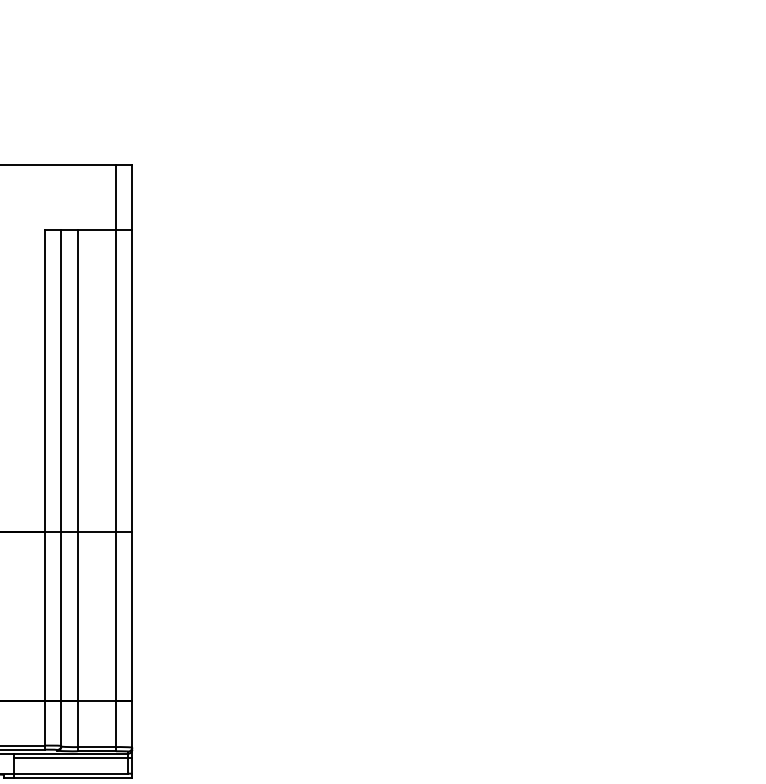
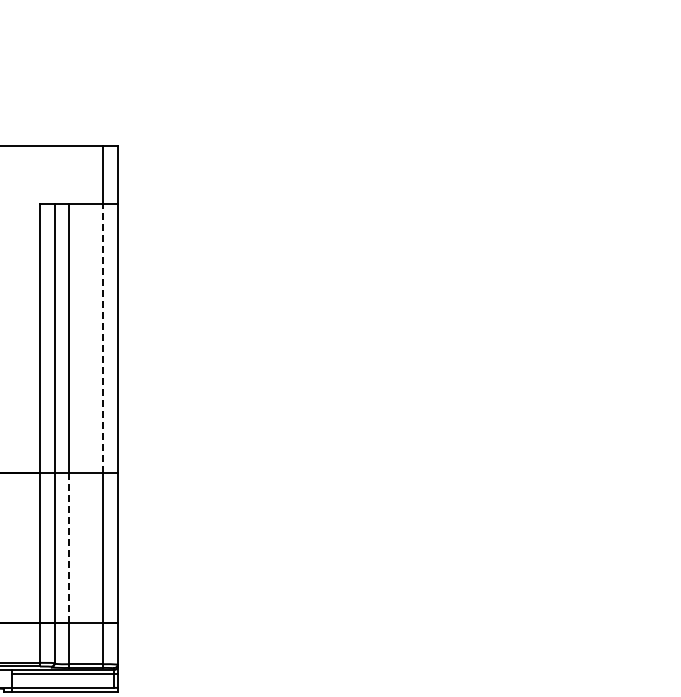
line: (116, 380) -> (103, 338), solid -> dashed
line: (78, 616) -> (69, 548), solid -> dashed

